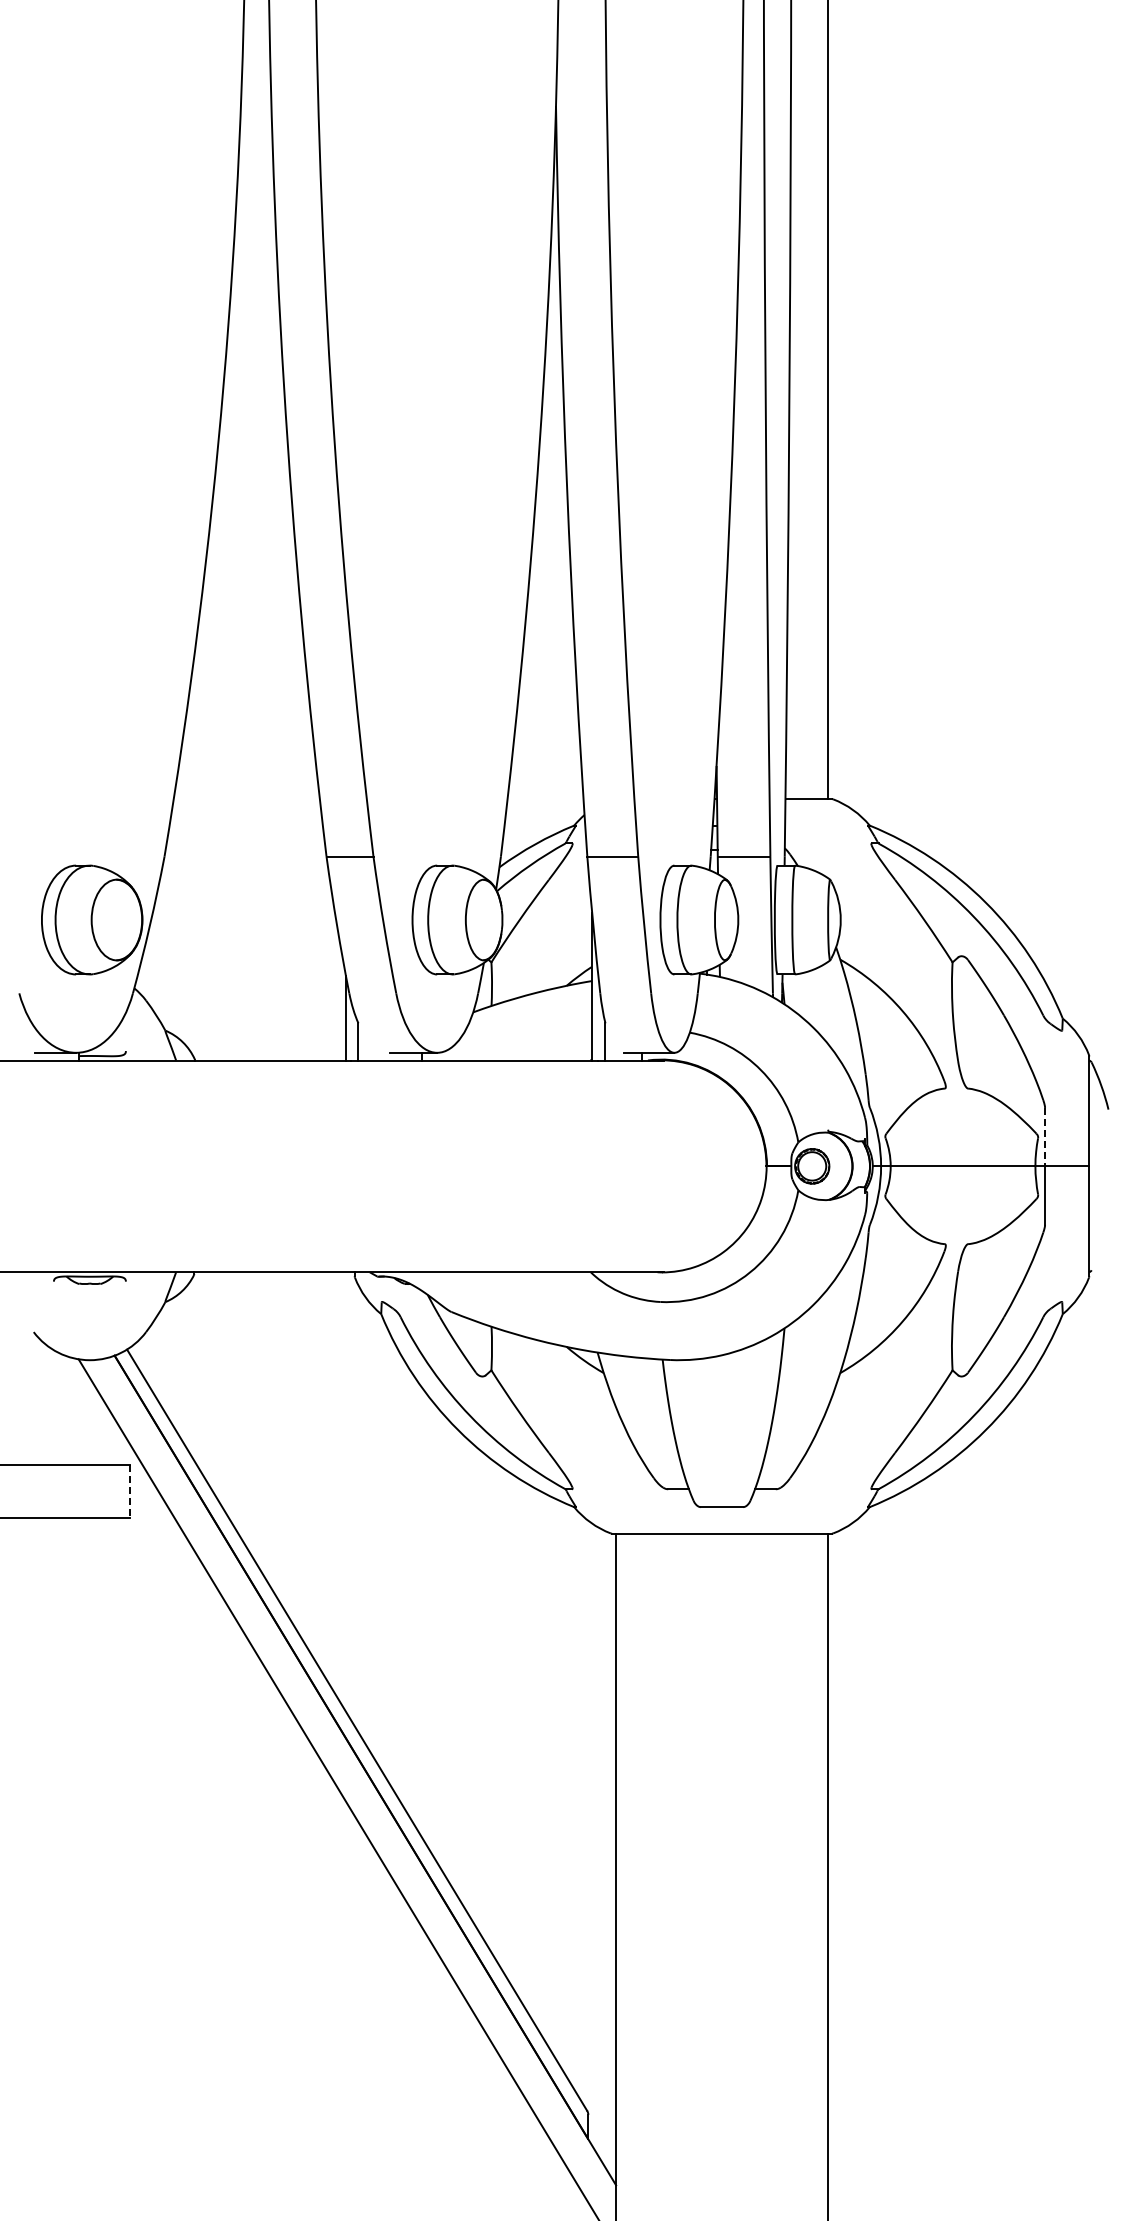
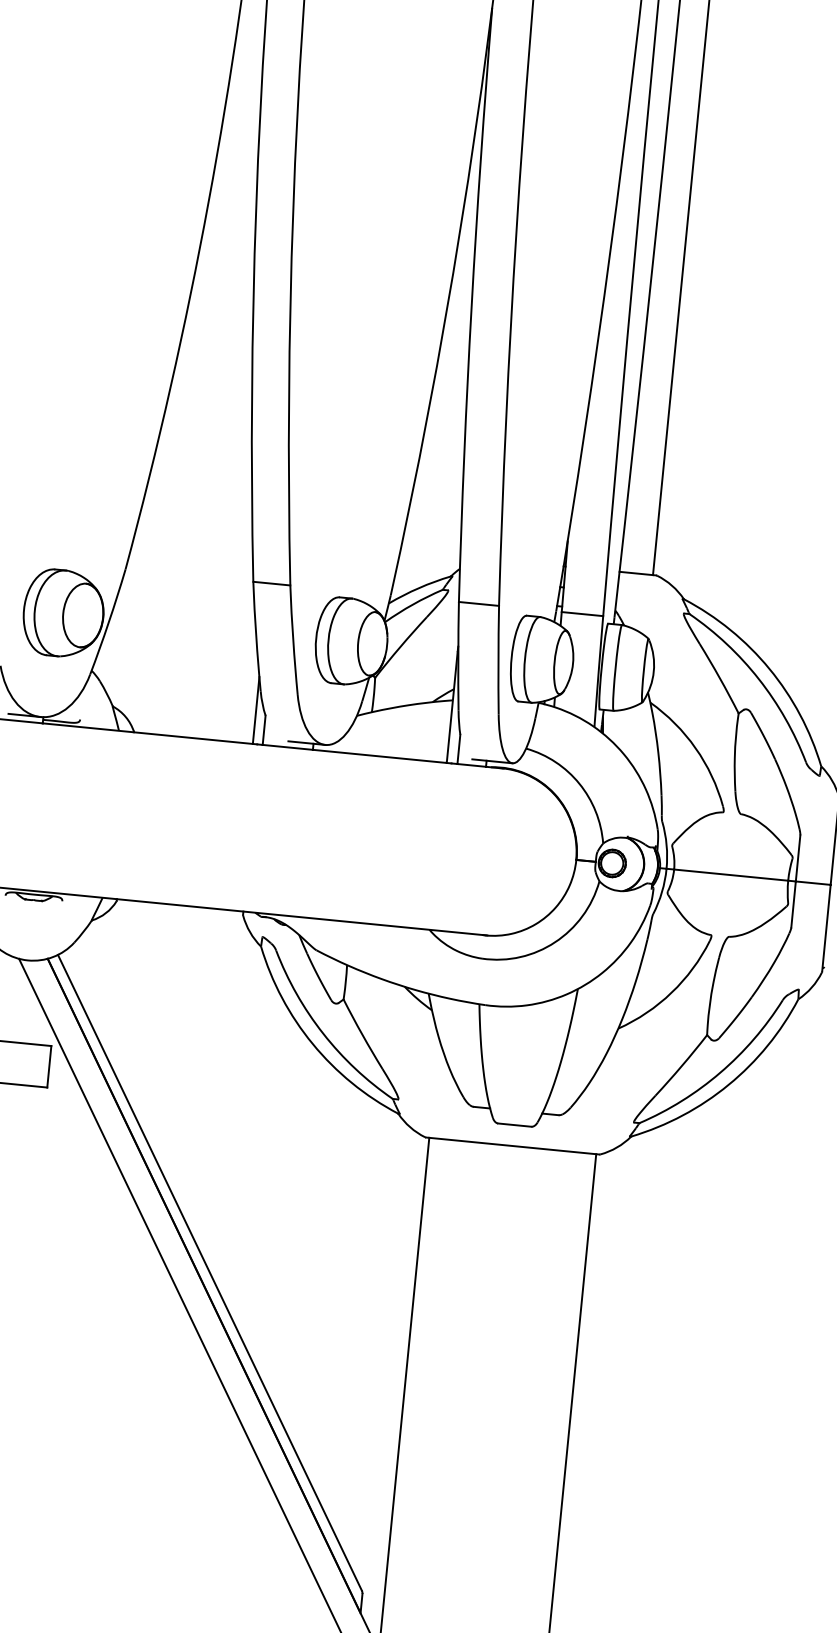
line: (1045, 1137) -> (798, 858), dashed -> solid
line: (129, 1491) -> (48, 1066), dashed -> solid

